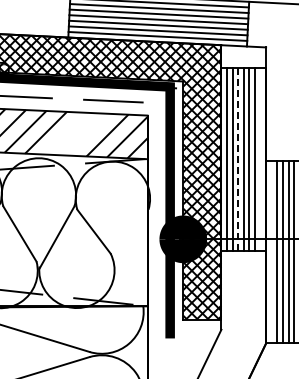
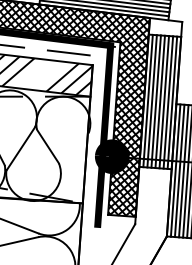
line: (238, 159) -> (156, 101), dashed -> solid
line: (260, 159) -> (172, 102), added
line: (271, 251) -> (175, 170), added

